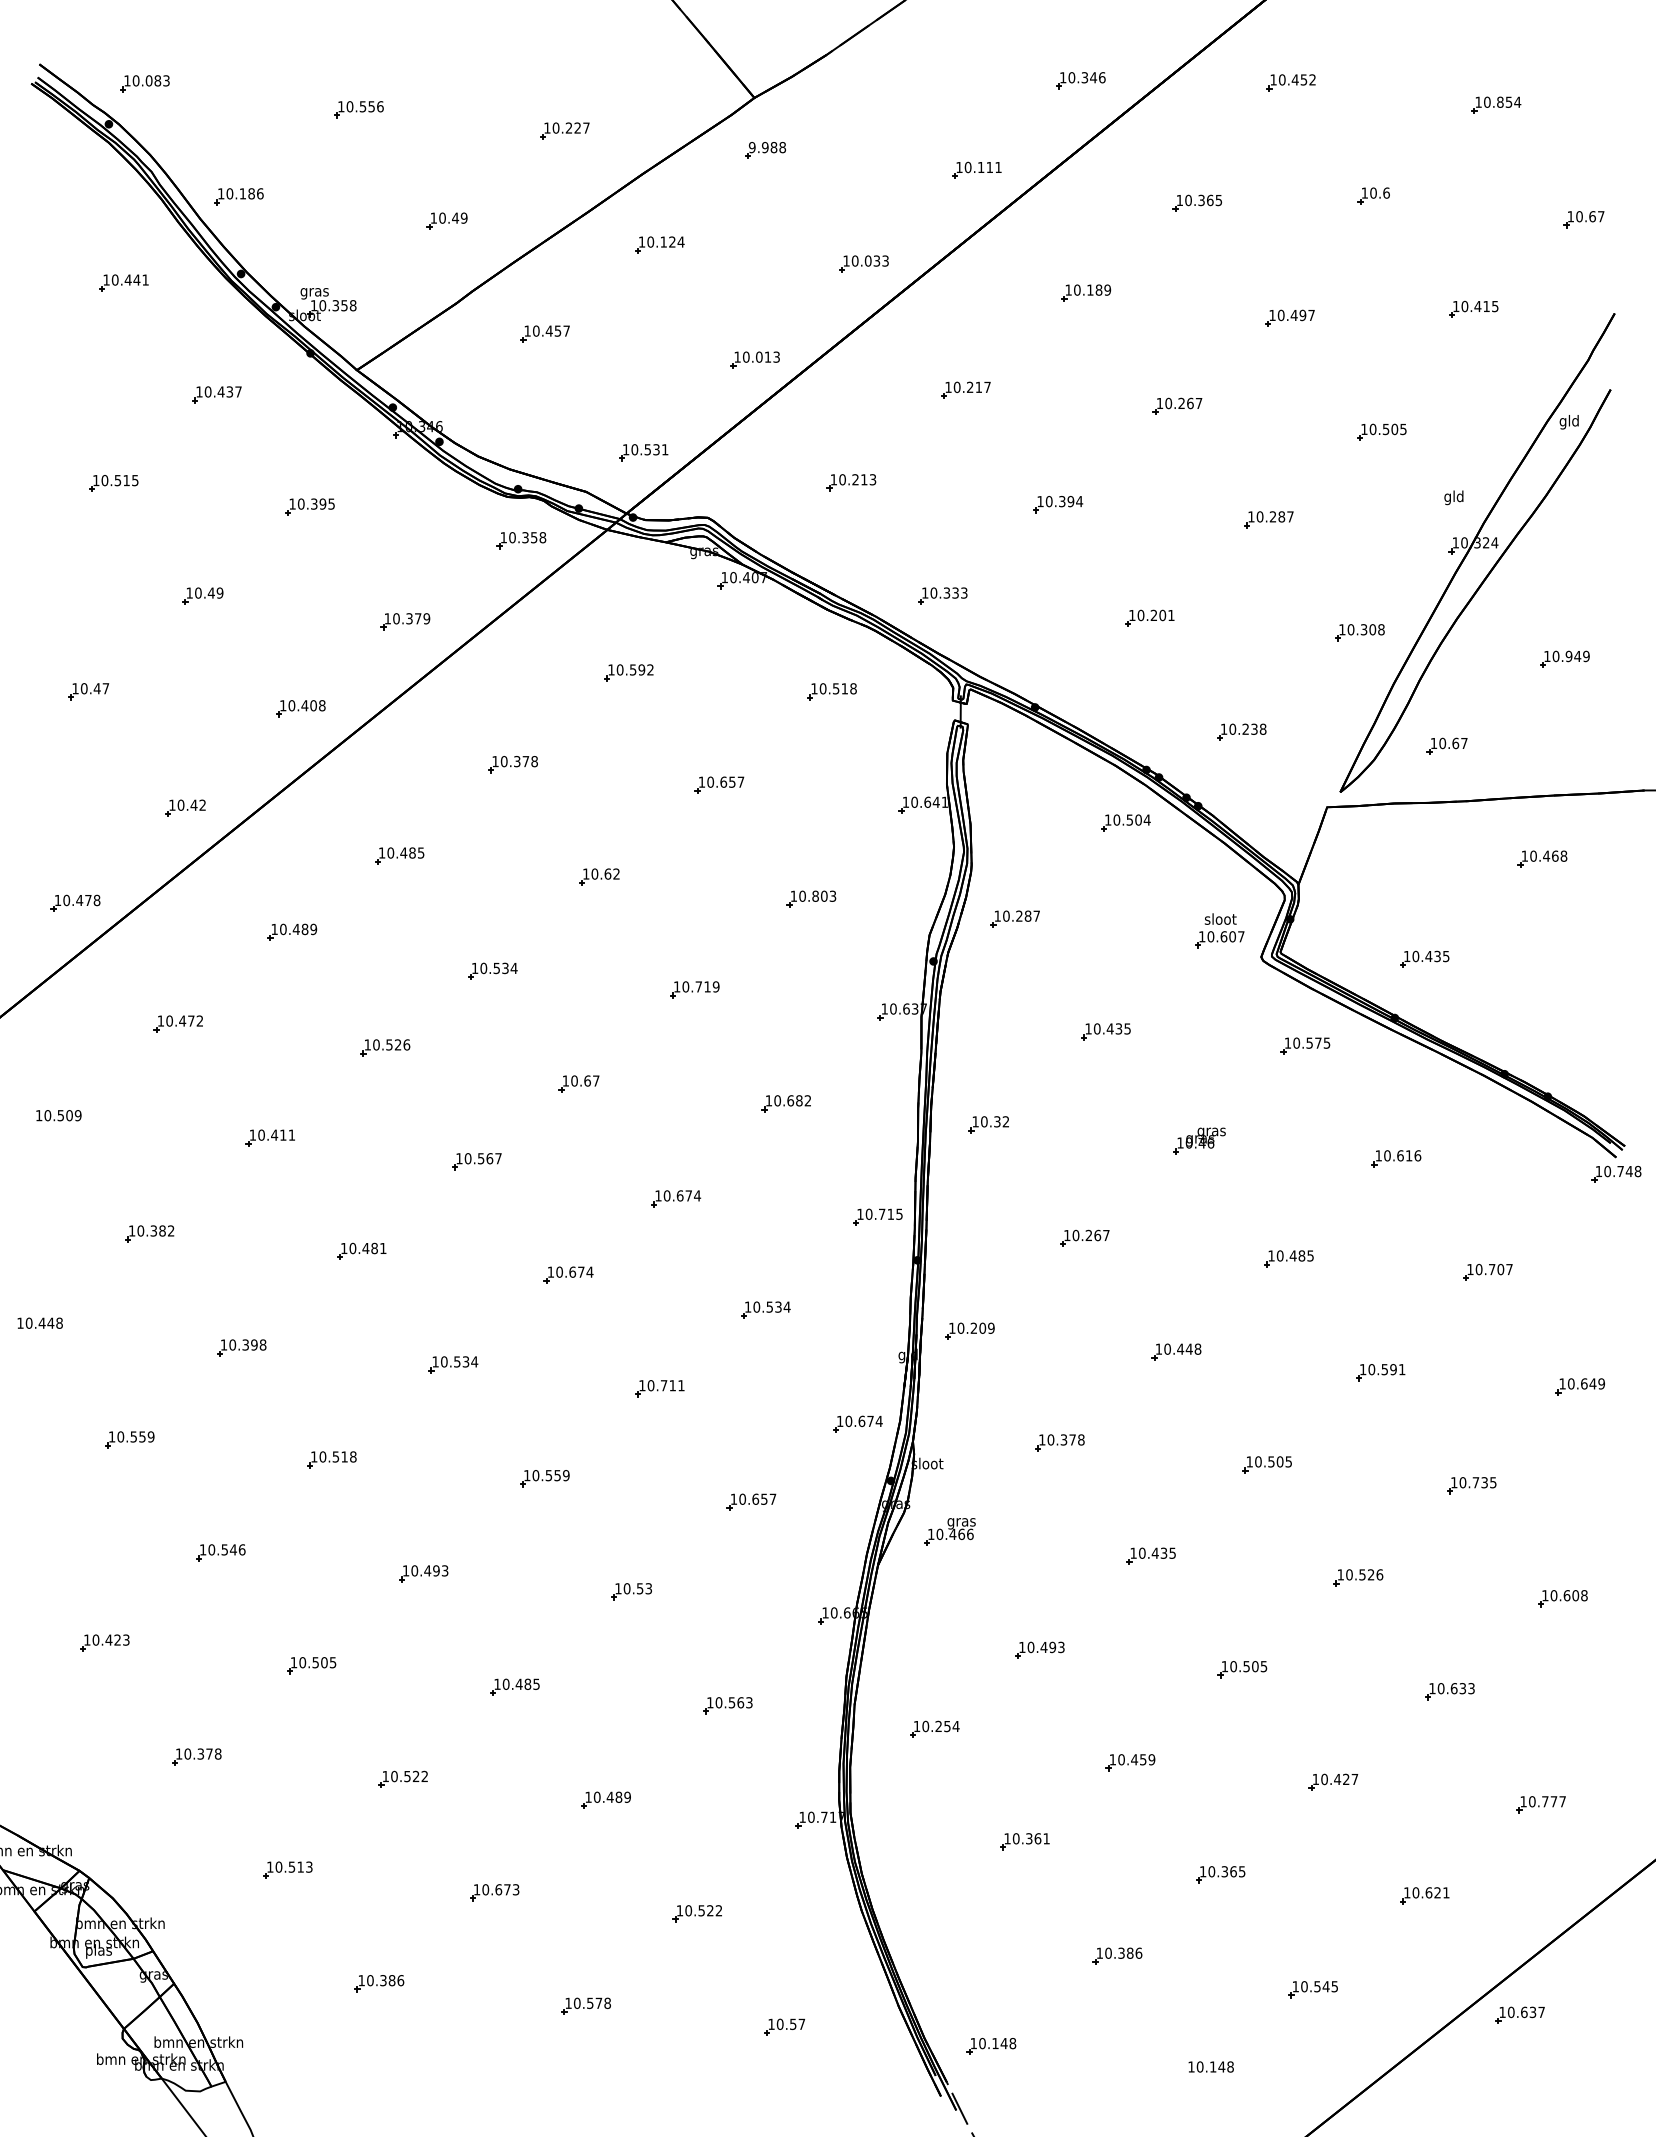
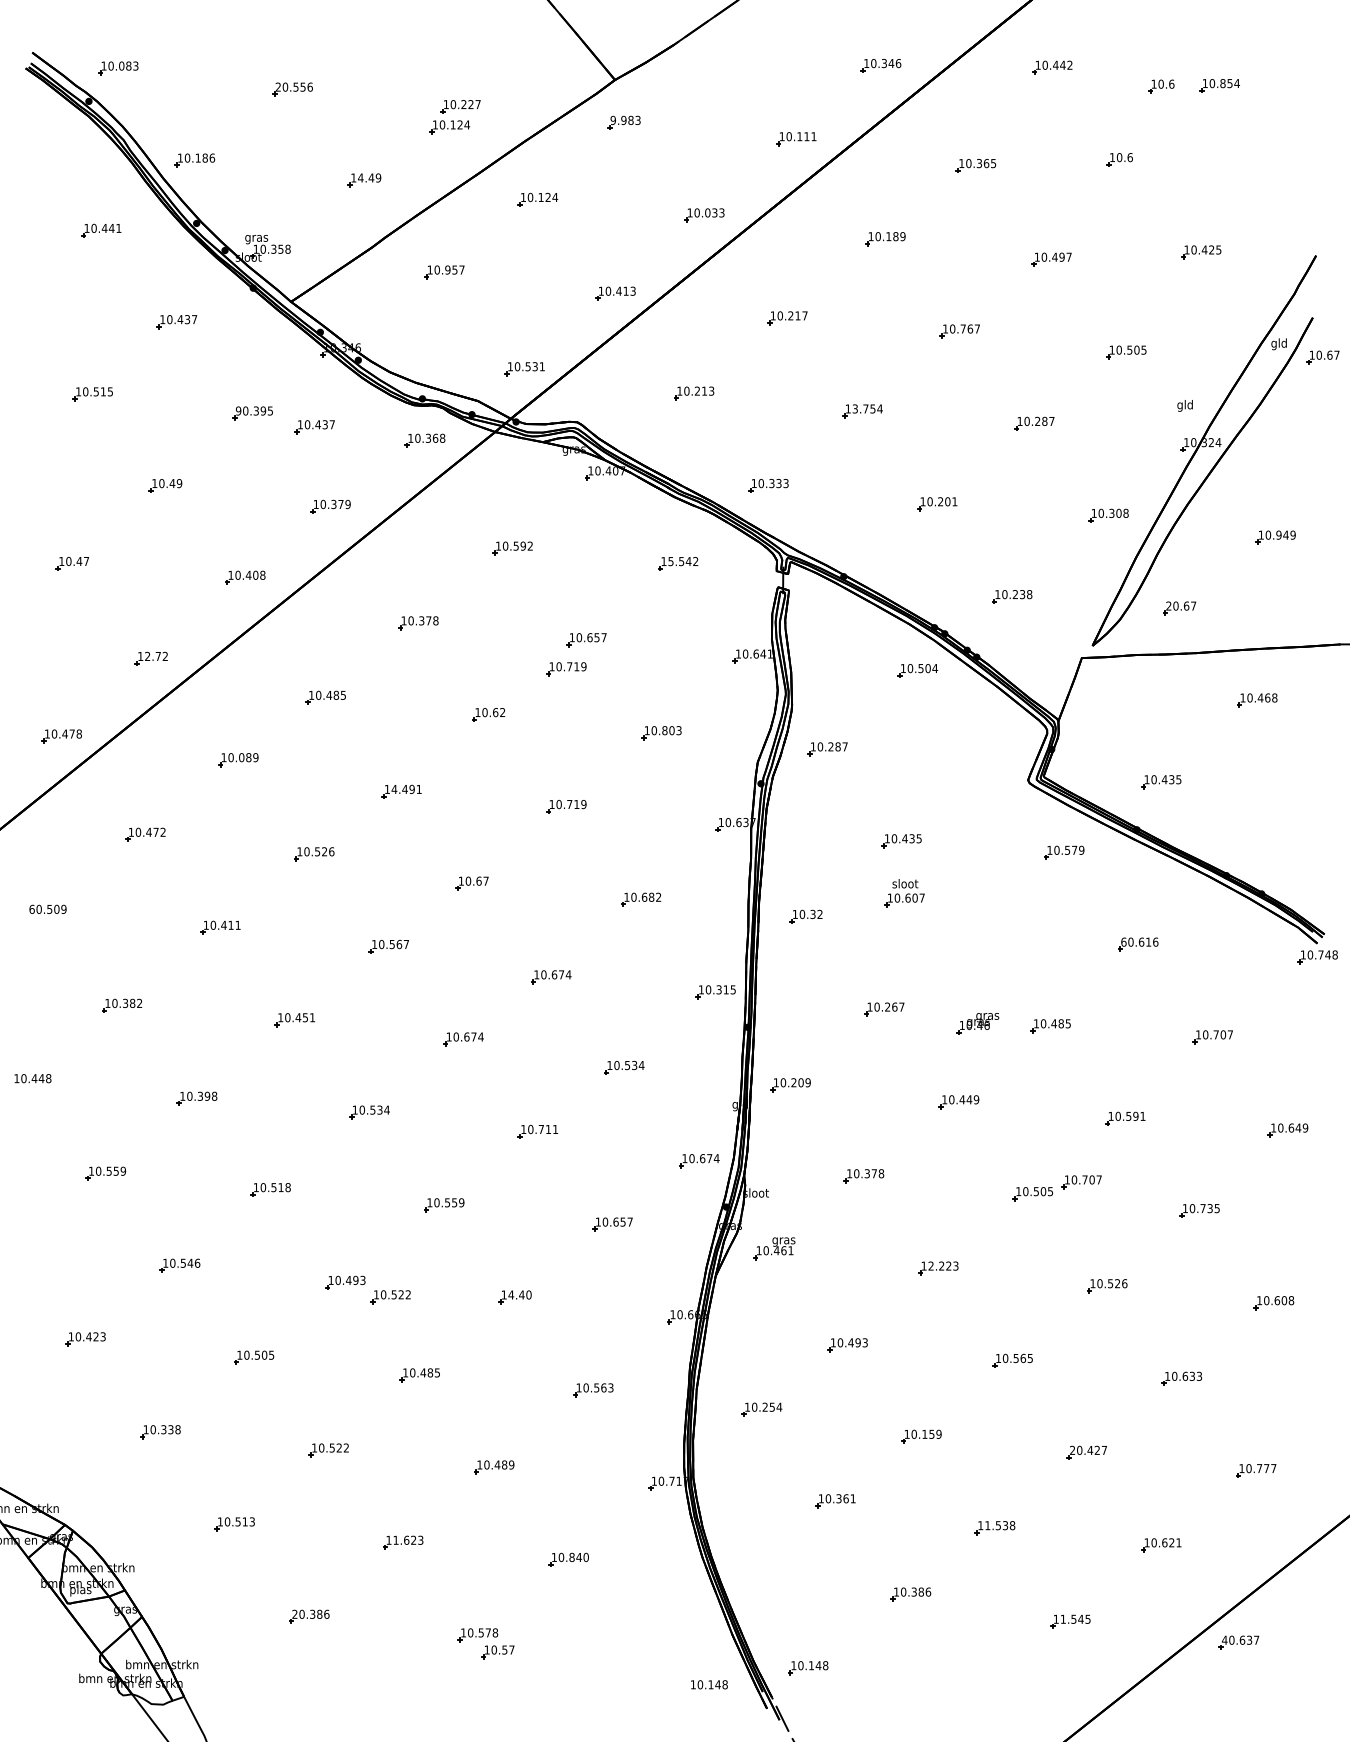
text: (1303, 79) -> (1062, 64), 10.452 -> 10.442
part: (1424, 105) -> (1161, 86), added
text: (341, 106) -> (278, 86), 10.556 -> 20.556
text: (782, 147) -> (637, 120), 9.988 -> 9.983
part: (551, 155) -> (449, 126), added
text: (442, 217) -> (360, 177), 10.49 -> 14.49
part: (1583, 219) -> (1322, 357), moved
text: (1486, 305) -> (1211, 249), 10.415 -> 10.425
text: (548, 330) -> (447, 269), 10.457 -> 10.957
text: (758, 356) -> (618, 290), 10.013 -> 10.413
text: (1181, 402) -> (963, 328), 10.267 -> 10.767
text: (1059, 501) -> (863, 408), 10.394 -> 13.754
text: (292, 503) -> (238, 410), 10.395 -> 90.395
part: (385, 523) -> (314, 426), added
text: (533, 537) -> (434, 438), 10.358 -> 10.368
text: (837, 688) -> (682, 561), 10.518 -> 15.542
text: (1433, 742) -> (1168, 605), 10.67 -> 20.67
text: (187, 804) -> (152, 655), 10.42 -> 12.72
part: (694, 820) -> (566, 668), added
text: (295, 929) -> (241, 757), 10.489 -> 10.089
part: (1219, 930) -> (904, 893), moved
text: (498, 968) -> (406, 789), 10.534 -> 14.491
text: (1326, 1042) -> (1081, 849), 10.575 -> 10.579
text: (38, 1115) -> (31, 909), 10.509 -> 60.509
part: (1199, 1140) -> (977, 1023), moved
text: (1378, 1155) -> (1123, 941), 10.616 -> 60.616
text: (882, 1213) -> (719, 989), 10.715 -> 10.315
text: (374, 1248) -> (305, 1017), 10.481 -> 10.451
text: (1197, 1348) -> (976, 1099), 10.448 -> 10.449
part: (1326, 1450) -> (1081, 1182), added
text: (970, 1534) -> (791, 1250), 10.466 -> 10.461
text: (1157, 1552) -> (943, 1265), 10.435 -> 12.223
text: (637, 1588) -> (519, 1294), 10.53 -> 14.40
part: (478, 1590) -> (390, 1296), added
text: (1255, 1666) -> (1023, 1358), 10.505 -> 10.565
text: (209, 1753) -> (170, 1429), 10.378 -> 10.338
text: (1134, 1759) -> (924, 1434), 10.459 -> 10.159
text: (1315, 1778) -> (1072, 1449), 10.427 -> 20.427
text: (1226, 1871) -> (999, 1525), 10.365 -> 11.538
text: (496, 1889) -> (404, 1540), 10.673 -> 11.623
text: (710, 1910) -> (579, 1557), 10.522 -> 10.840
text: (361, 1980) -> (294, 1614), 10.386 -> 20.386
text: (1304, 1986) -> (1063, 1619), 10.545 -> 11.545
text: (1502, 2011) -> (1224, 1639), 10.637 -> 40.637
part: (784, 2026) -> (497, 1651), moved
text: (1210, 2066) -> (708, 1684), moved

